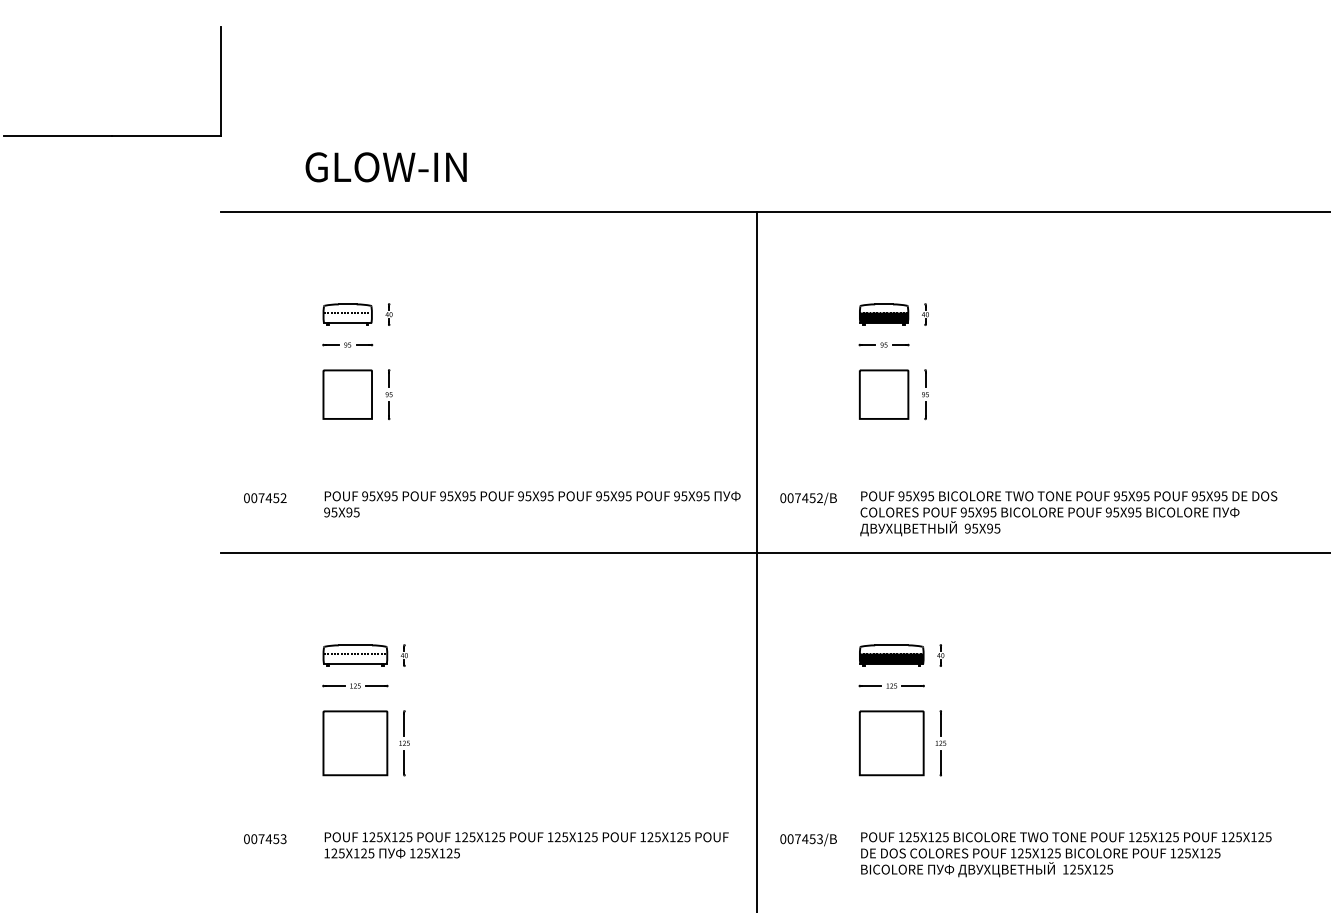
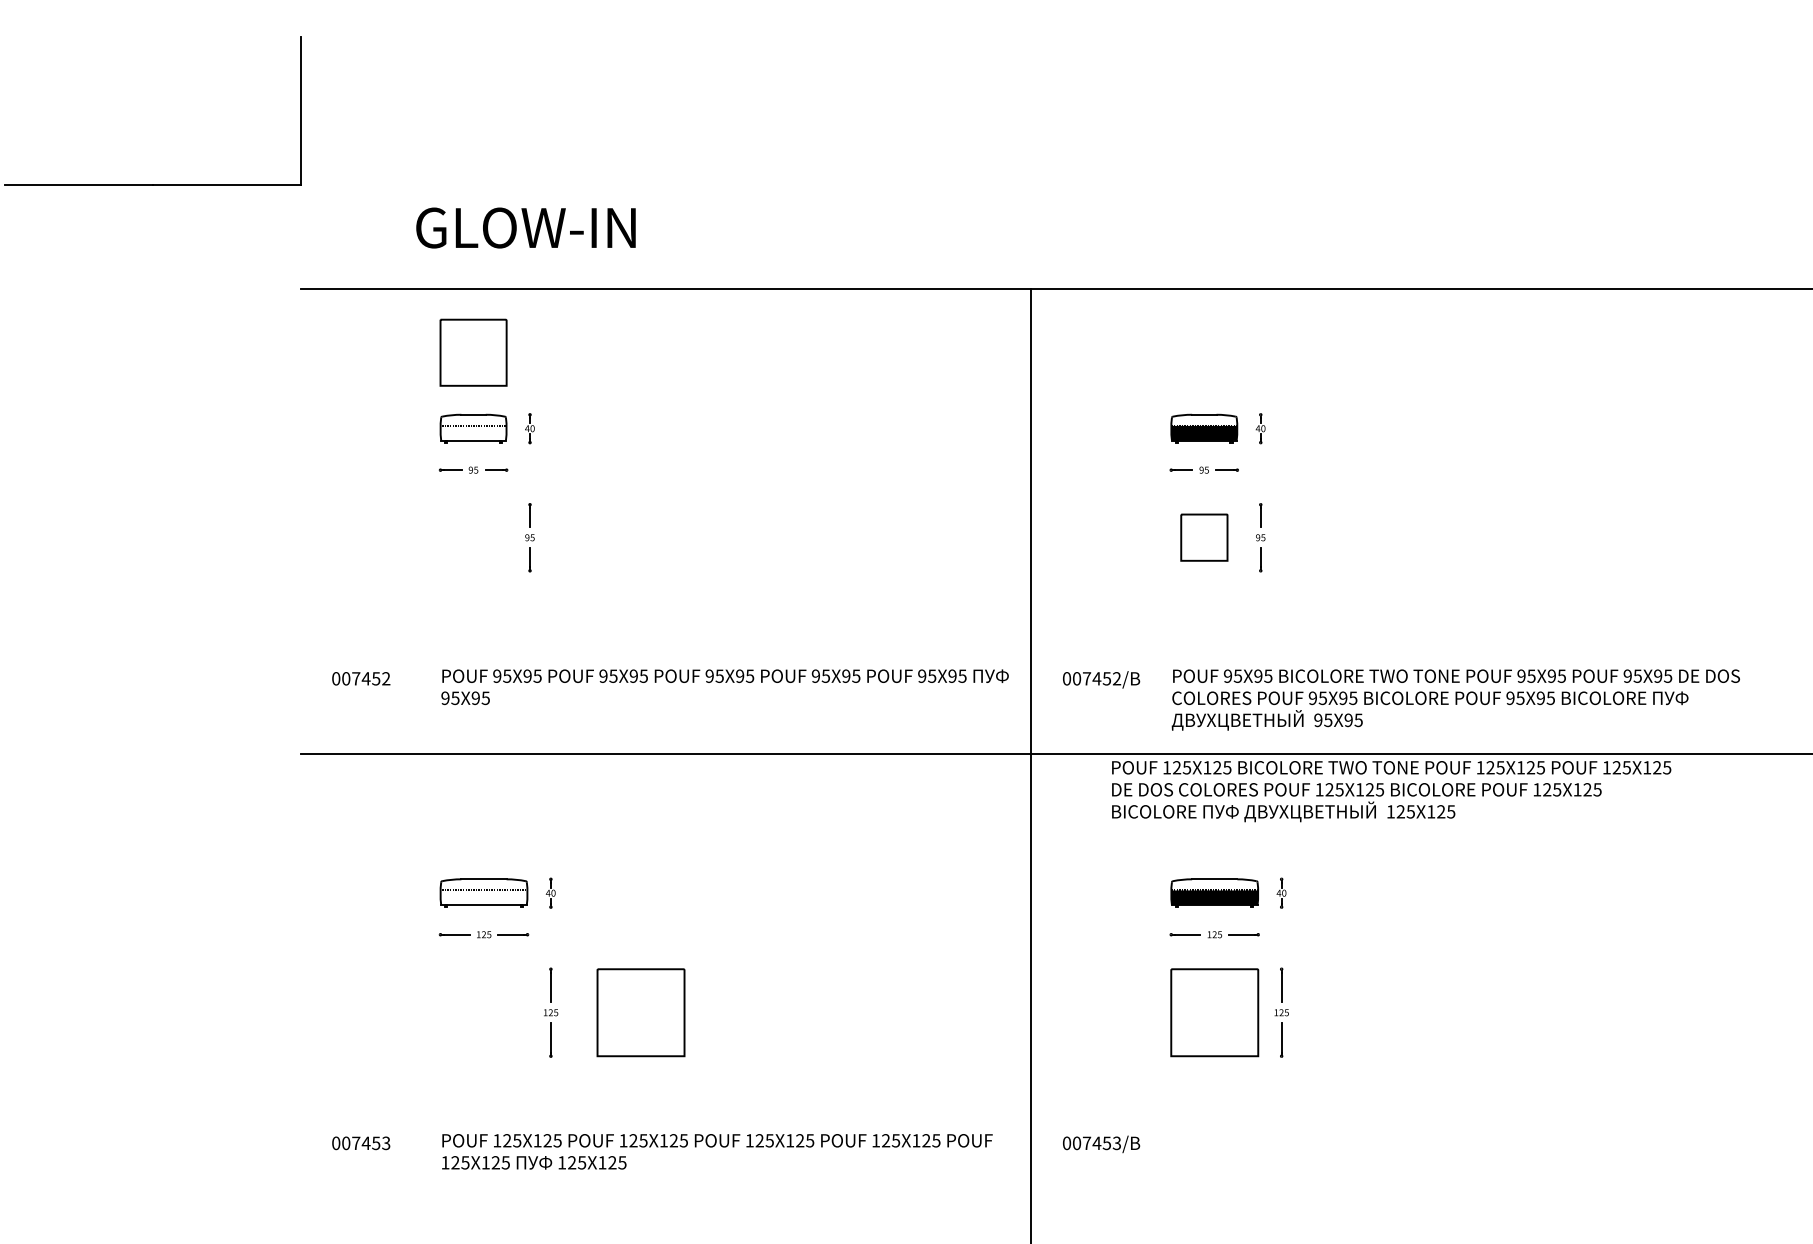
part: (347, 394) -> (473, 352), moved
part: (884, 394) -> (1204, 537), size x0.7
part: (355, 743) -> (640, 1012), moved
text: (1066, 854) -> (1391, 791), moved

